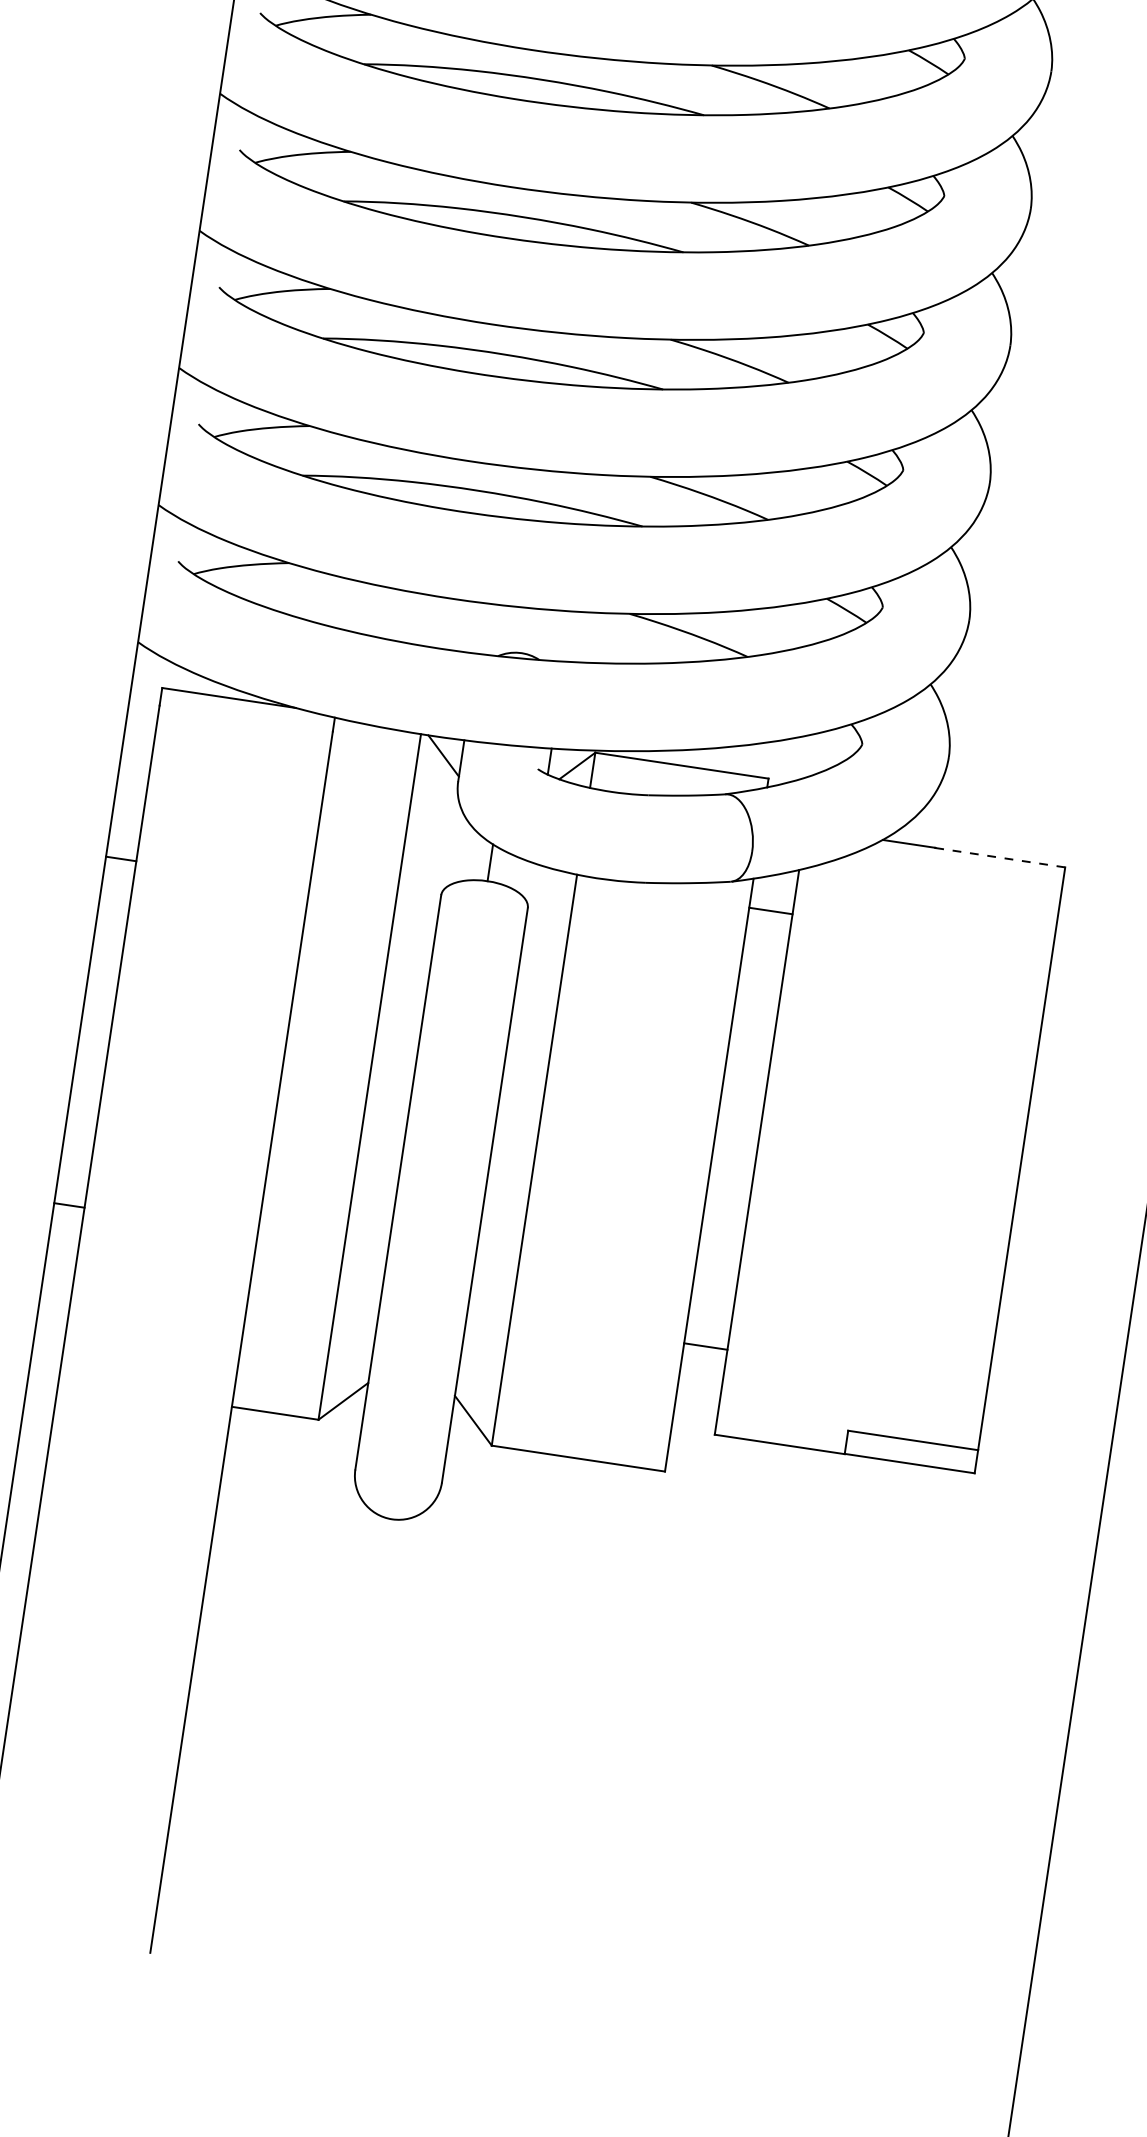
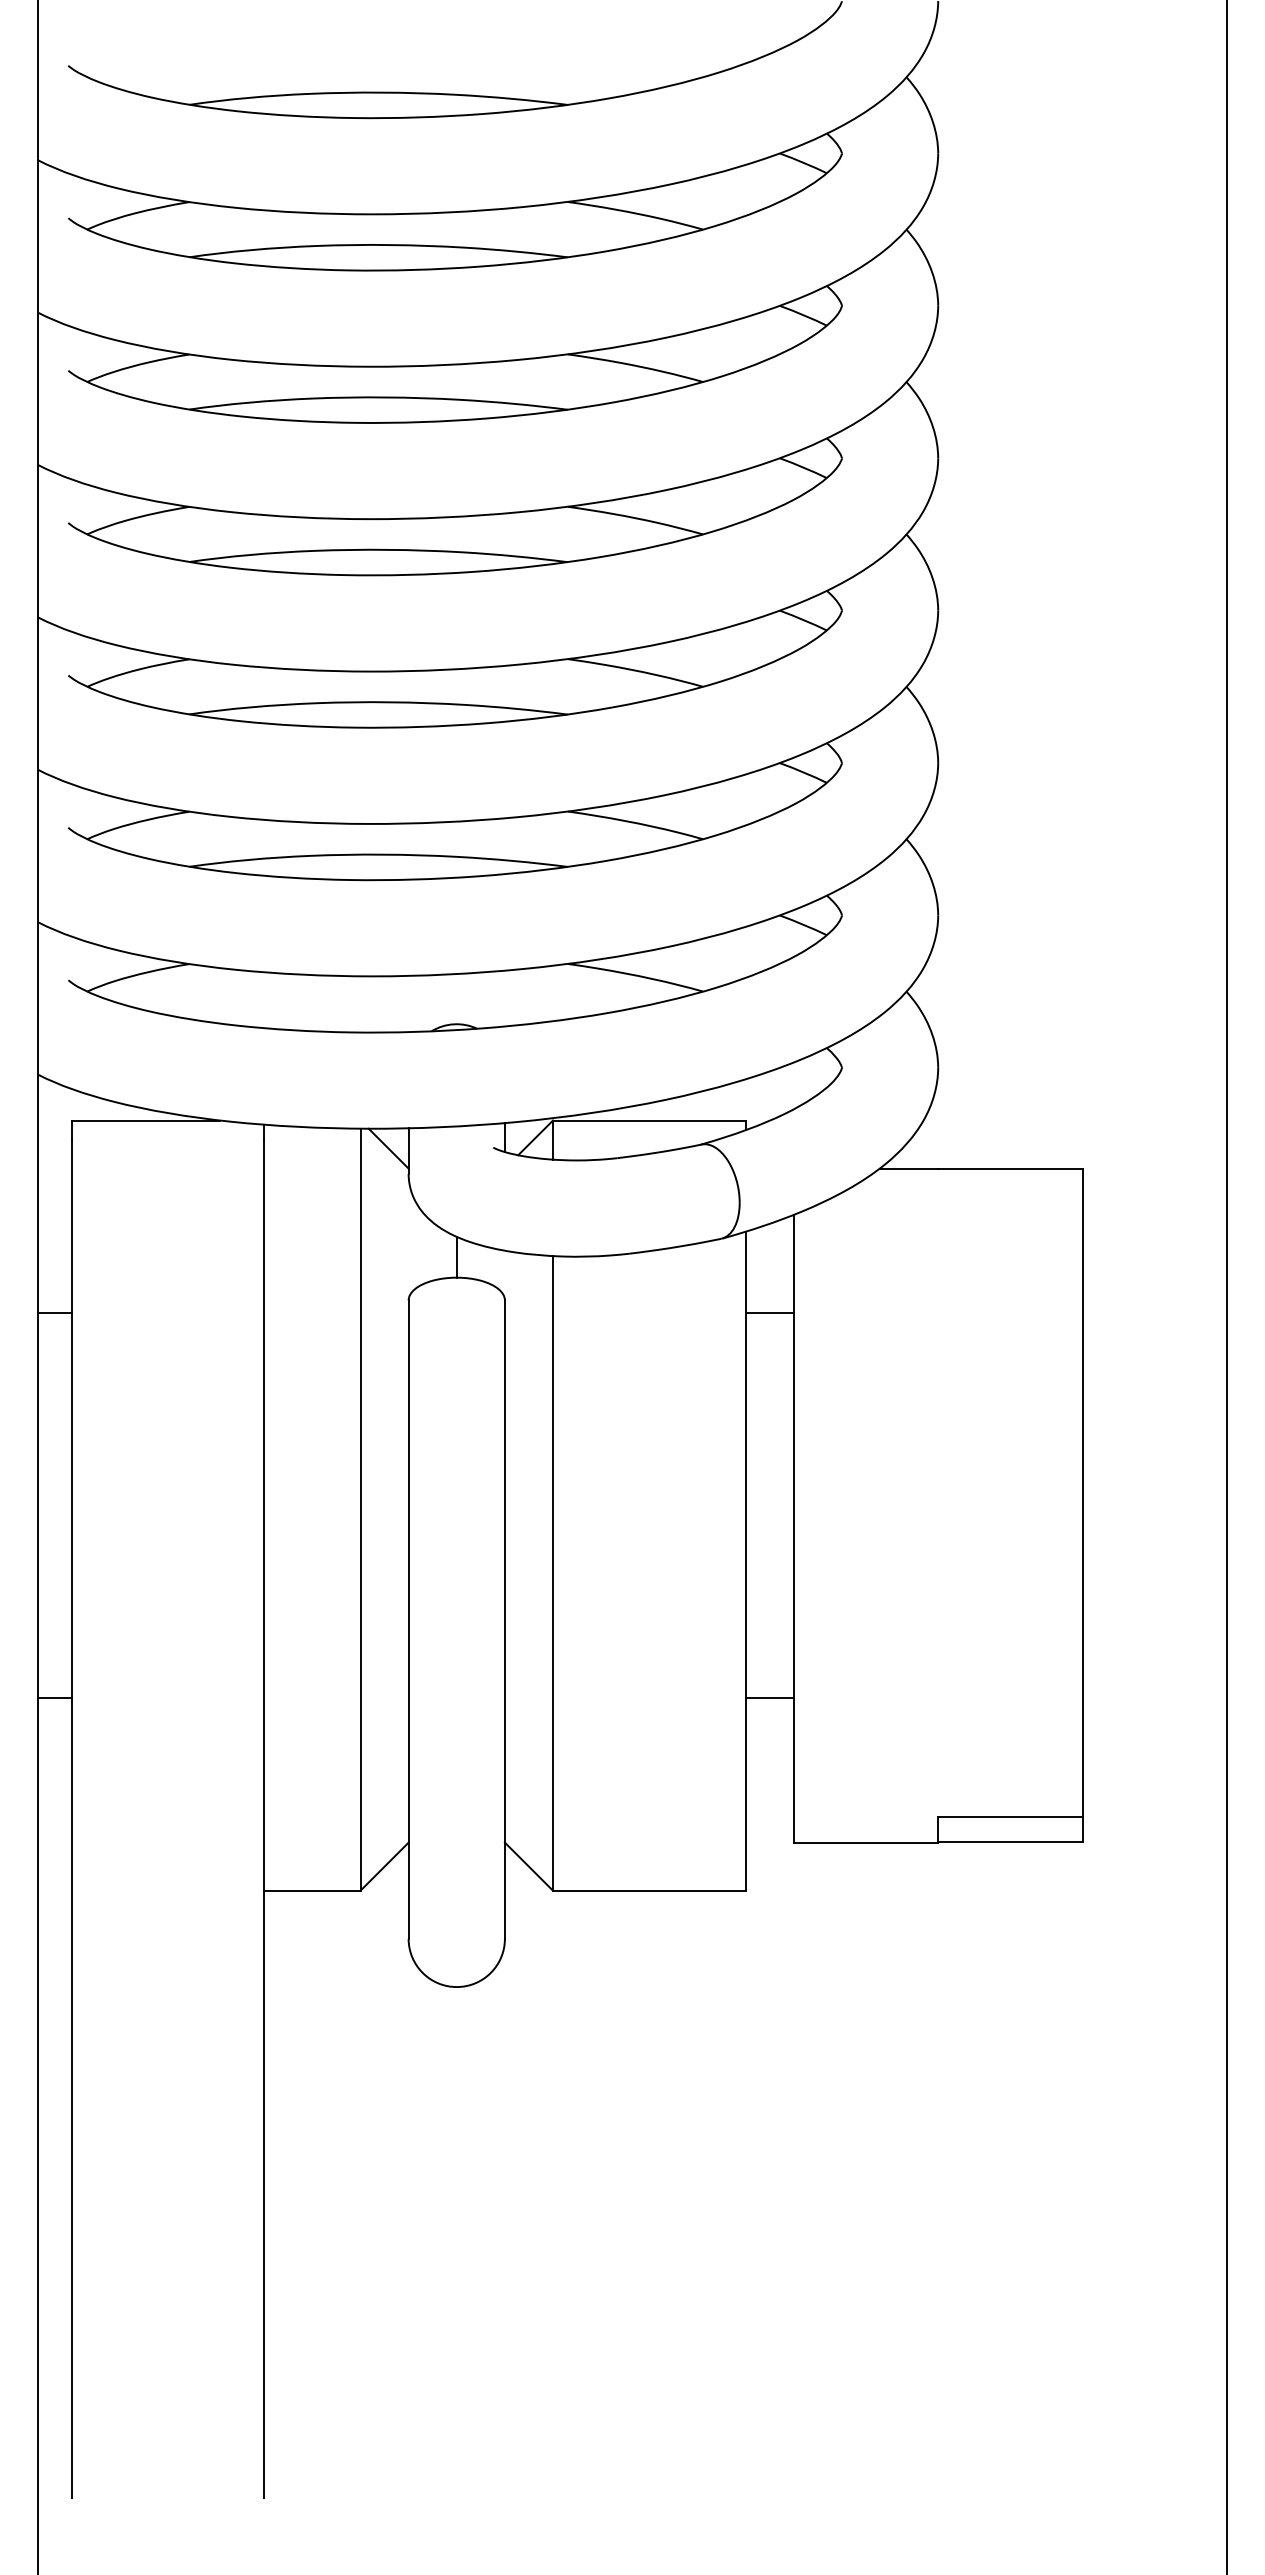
line: (999, 857) -> (1009, 1168), dashed -> solid
line: (770, 911) -> (769, 1313), moved
line: (705, 1346) -> (769, 1698), moved

